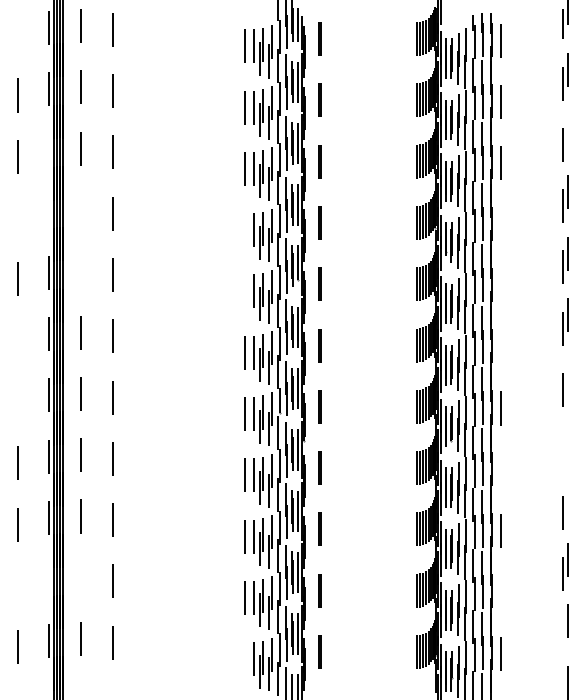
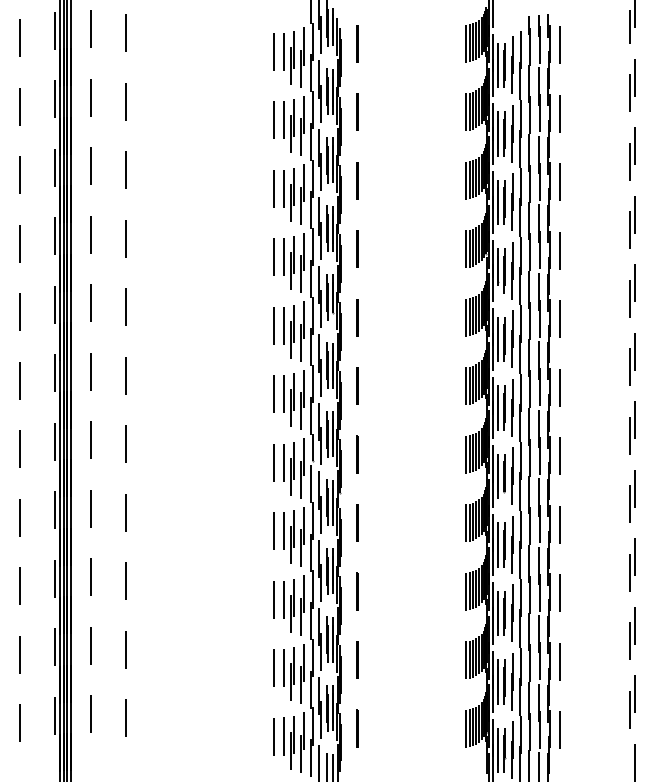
line: (17, 34) -> (19, 38), added
line: (568, 131) -> (635, 146), added
line: (49, 150) -> (55, 168), added
line: (80, 209) -> (90, 233), added
line: (49, 211) -> (55, 236), added
line: (17, 218) -> (19, 244), added
line: (500, 224) -> (559, 250), added
line: (245, 230) -> (274, 257), added
line: (81, 271) -> (91, 303), added
line: (501, 285) -> (560, 318), added
line: (245, 291) -> (274, 325), added
line: (17, 340) -> (19, 380), added
line: (501, 347) -> (560, 388), added
line: (568, 376) -> (635, 420), added
line: (17, 401) -> (19, 448), added
part: (565, 443) -> (632, 495), added
line: (501, 469) -> (560, 524), added
line: (568, 498) -> (635, 556), added
line: (81, 577) -> (91, 645), added
line: (49, 579) -> (55, 647), added
line: (17, 585) -> (19, 654), added
line: (501, 592) -> (560, 661), added
line: (563, 635) -> (629, 710), added
line: (245, 659) -> (274, 736), added

